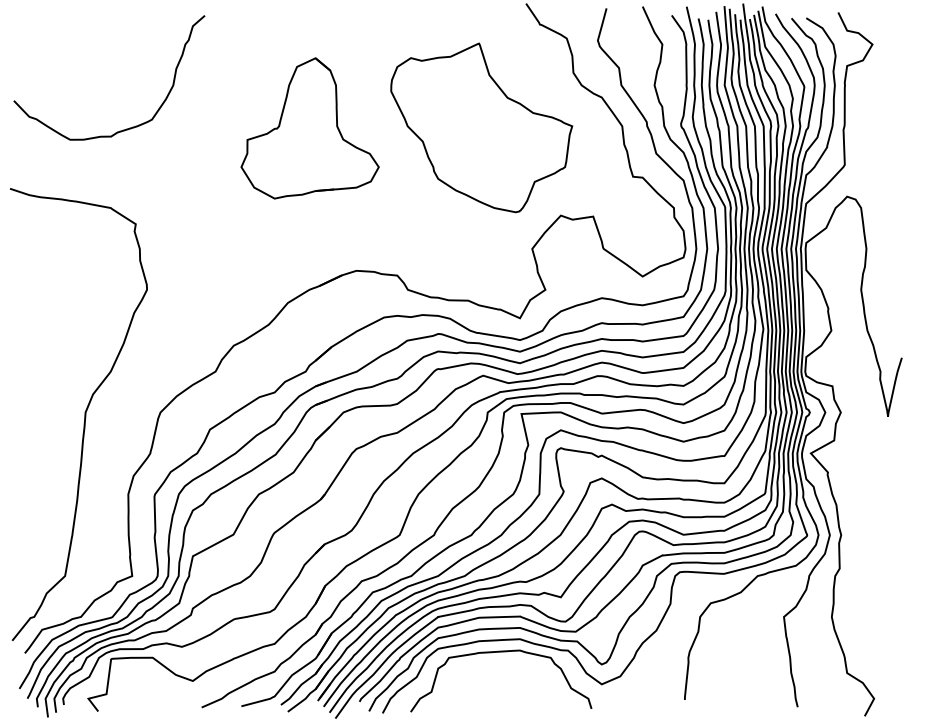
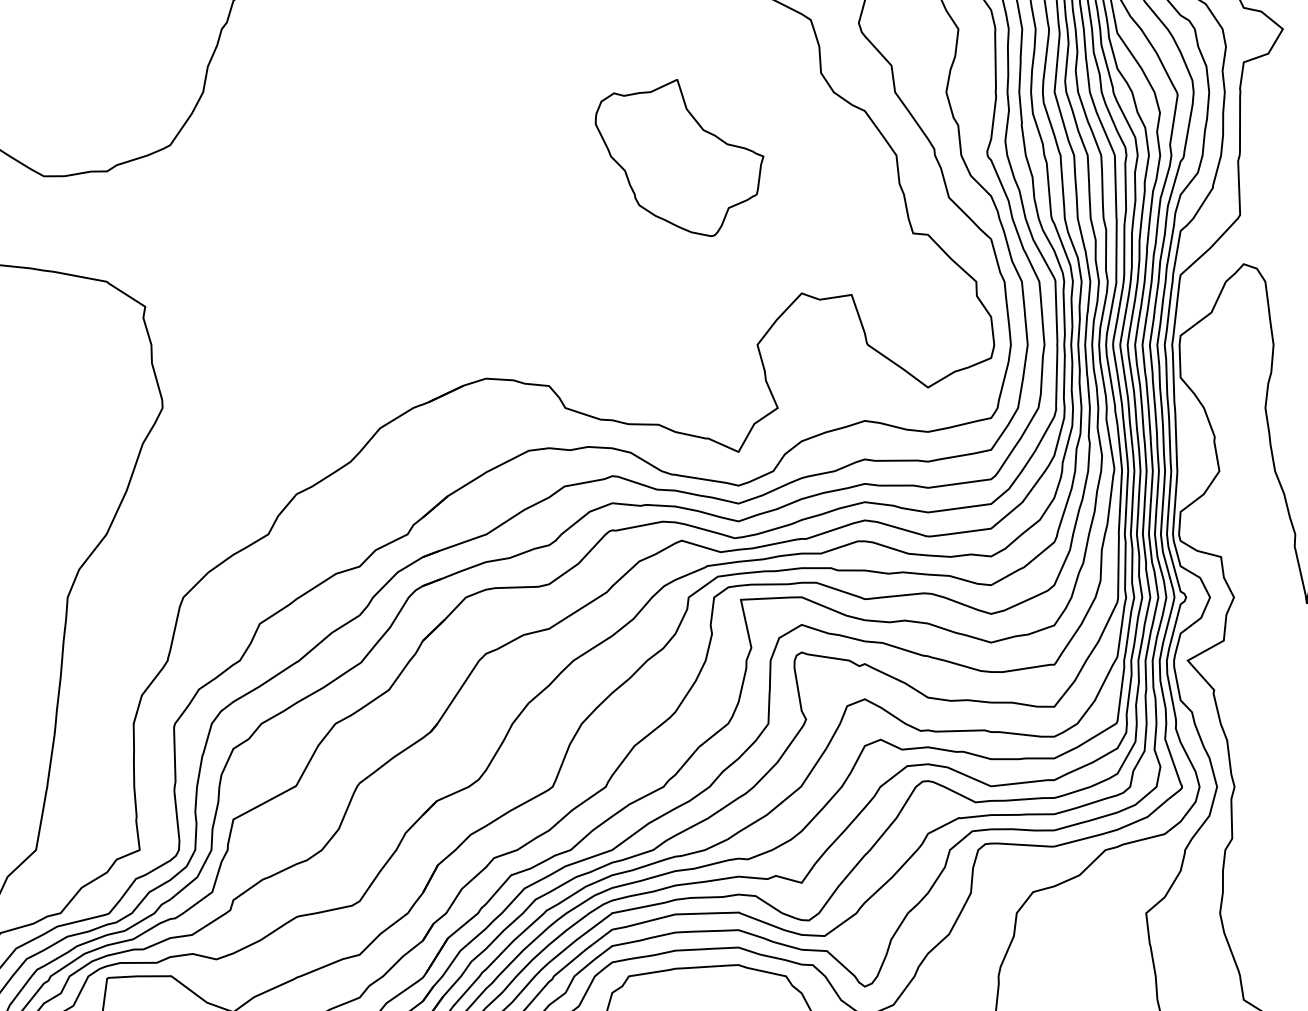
part: (481, 127) -> (679, 157), size x0.6
part: (309, 128) -> (413, 158), removed

